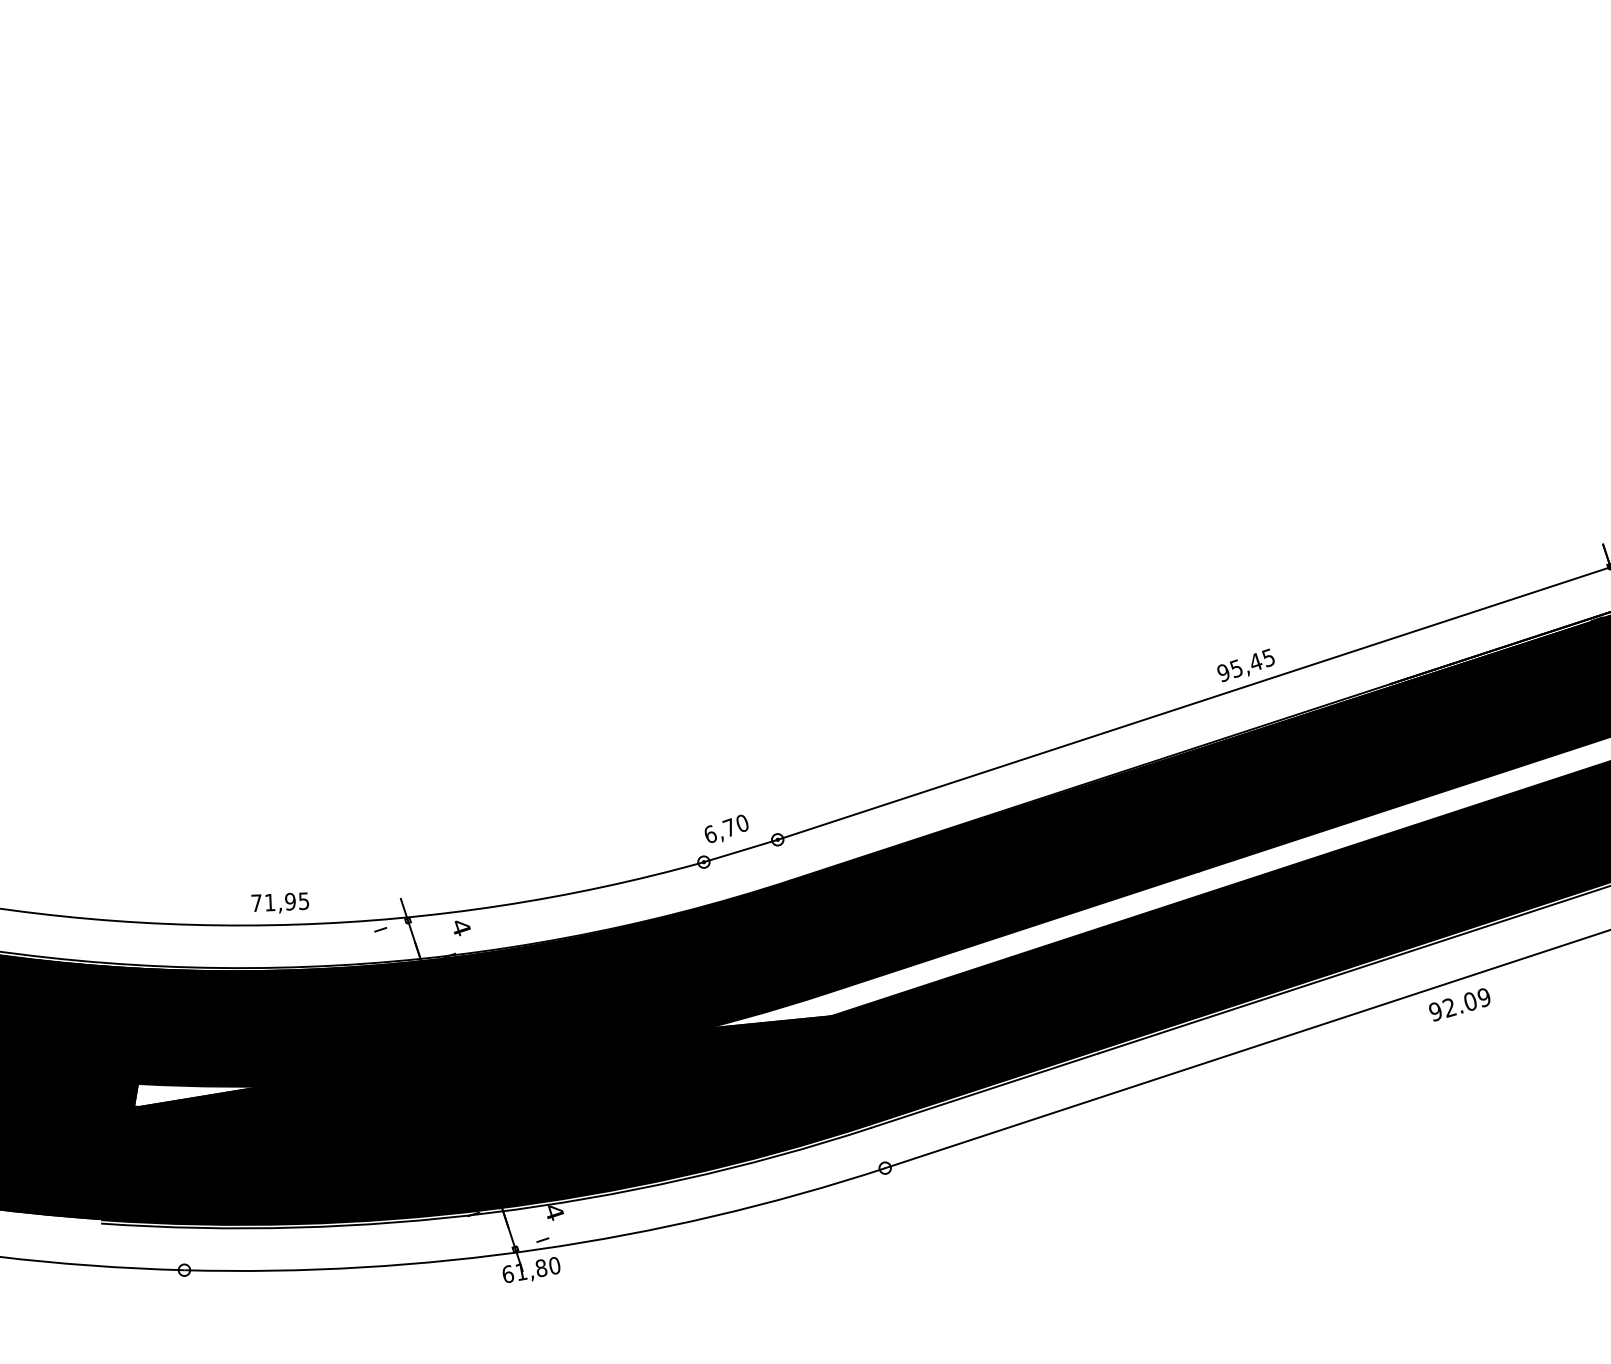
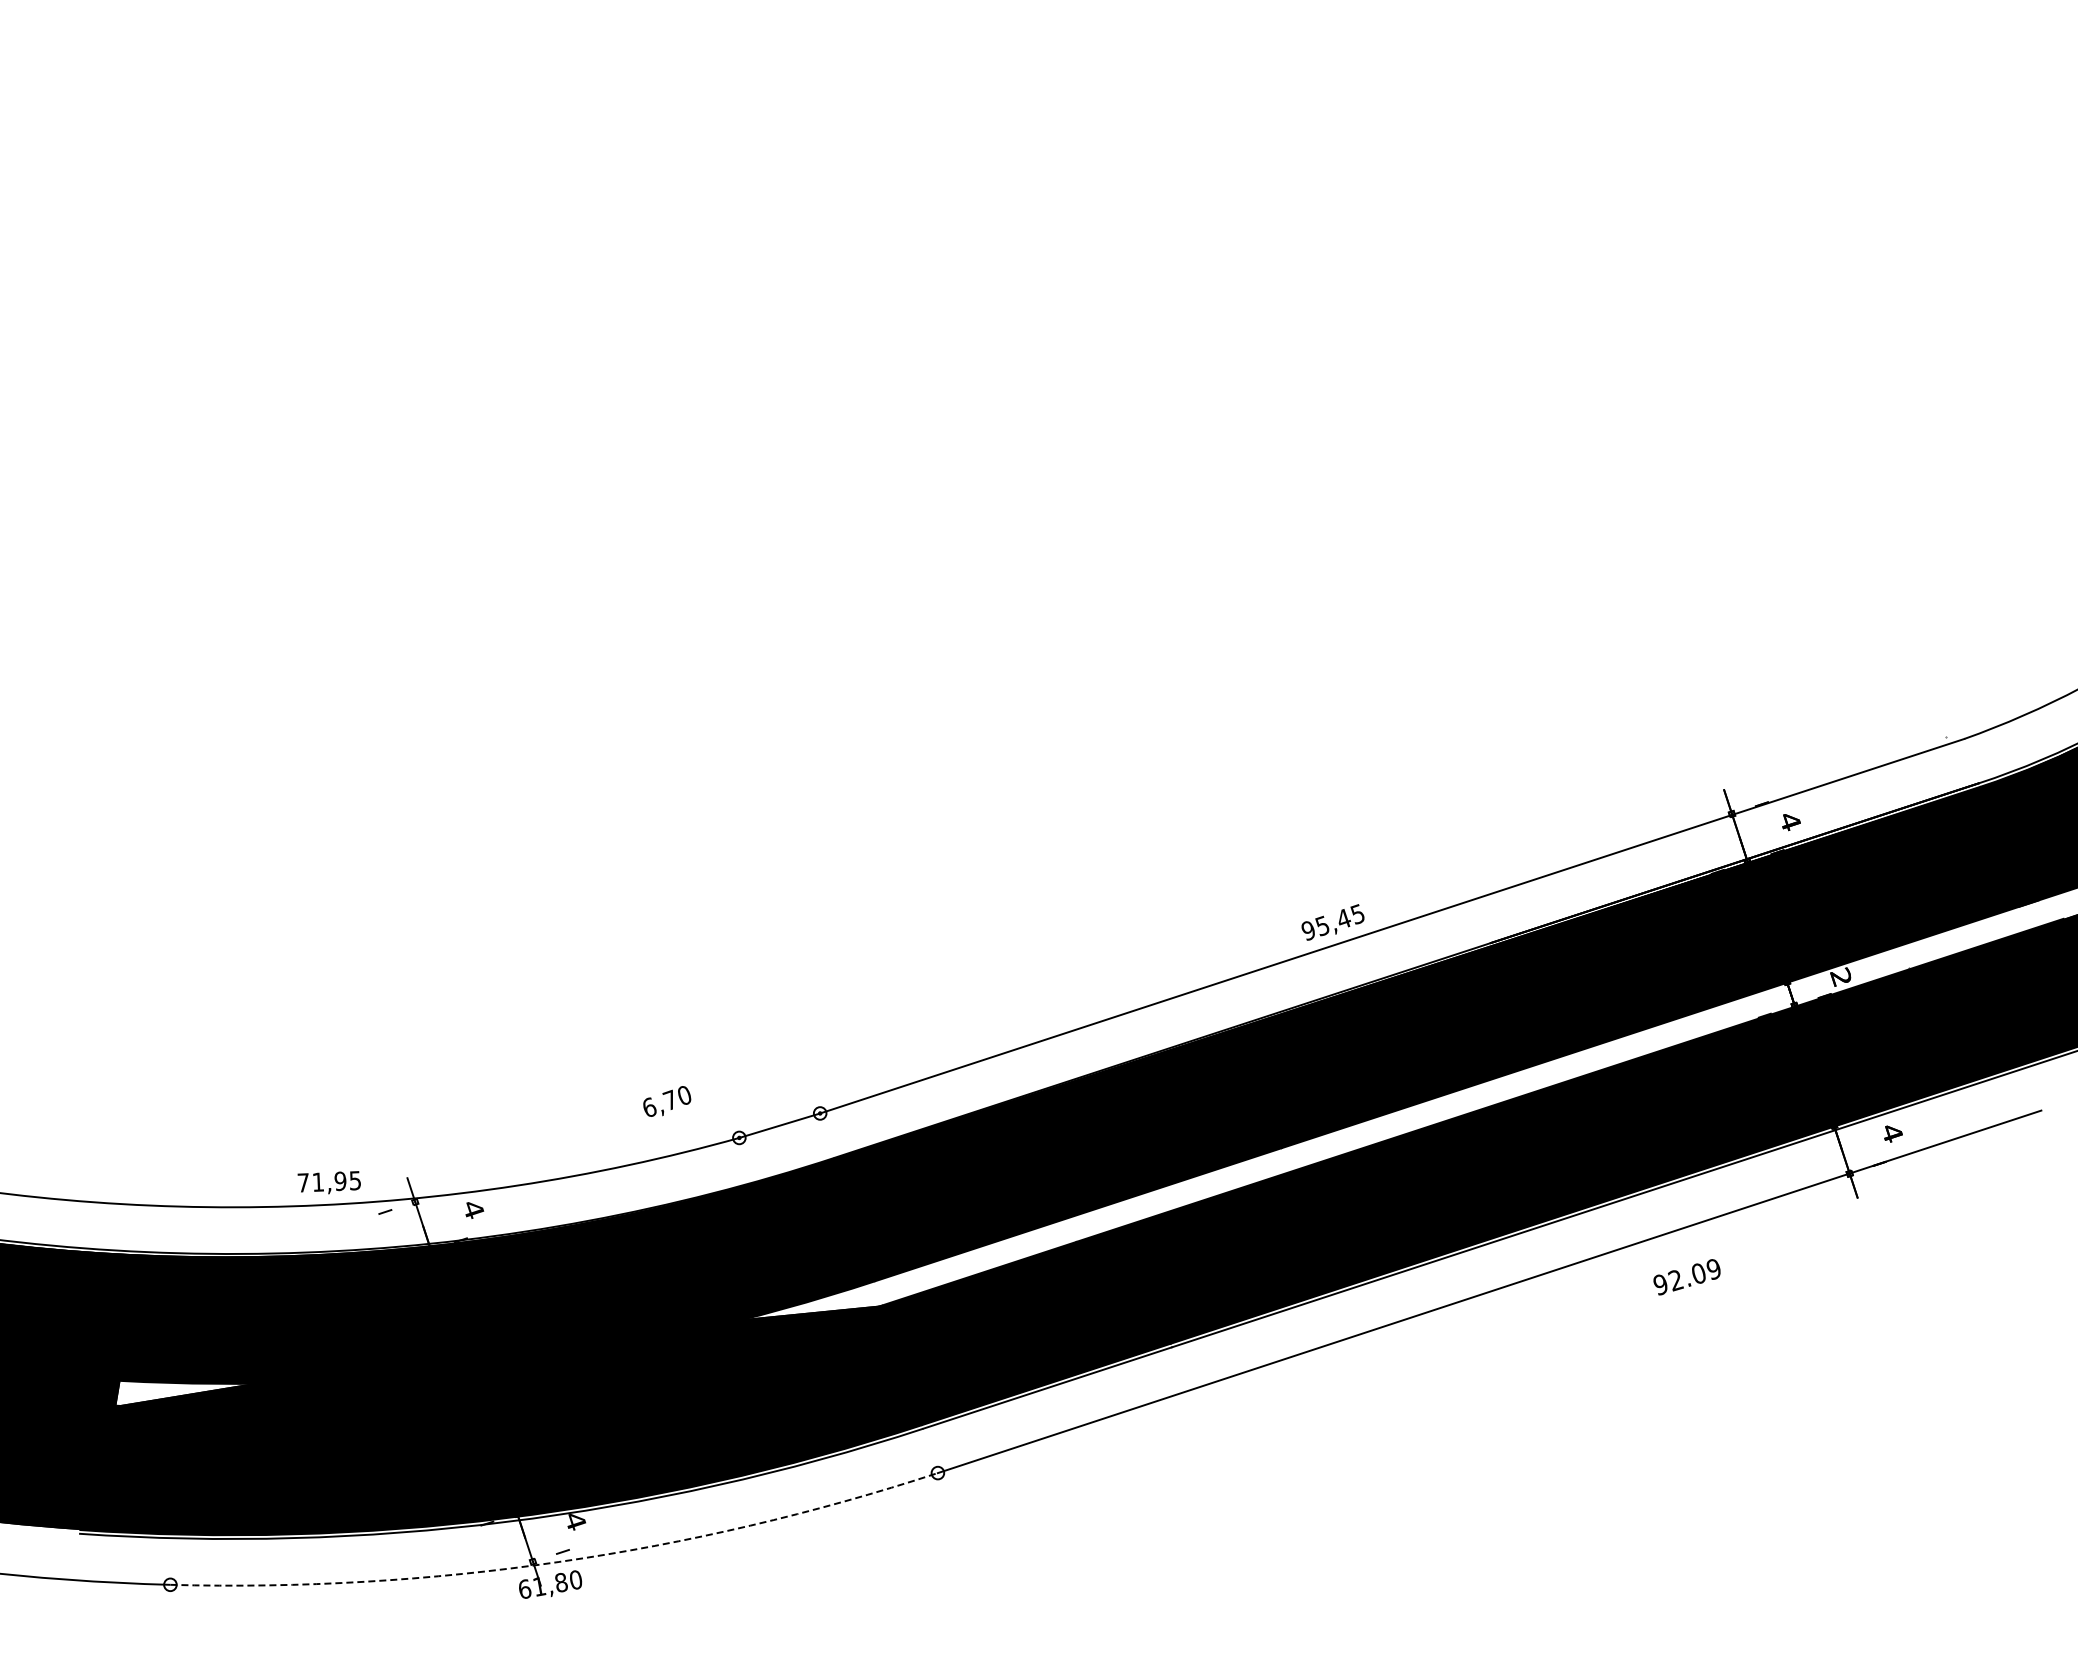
text: (726, 828) -> (667, 1101), moved
text: (279, 902) -> (328, 1182), moved
text: (1459, 1005) -> (1686, 1277), moved
arc: (538, 1248) -> (558, 1561), solid -> dashed

